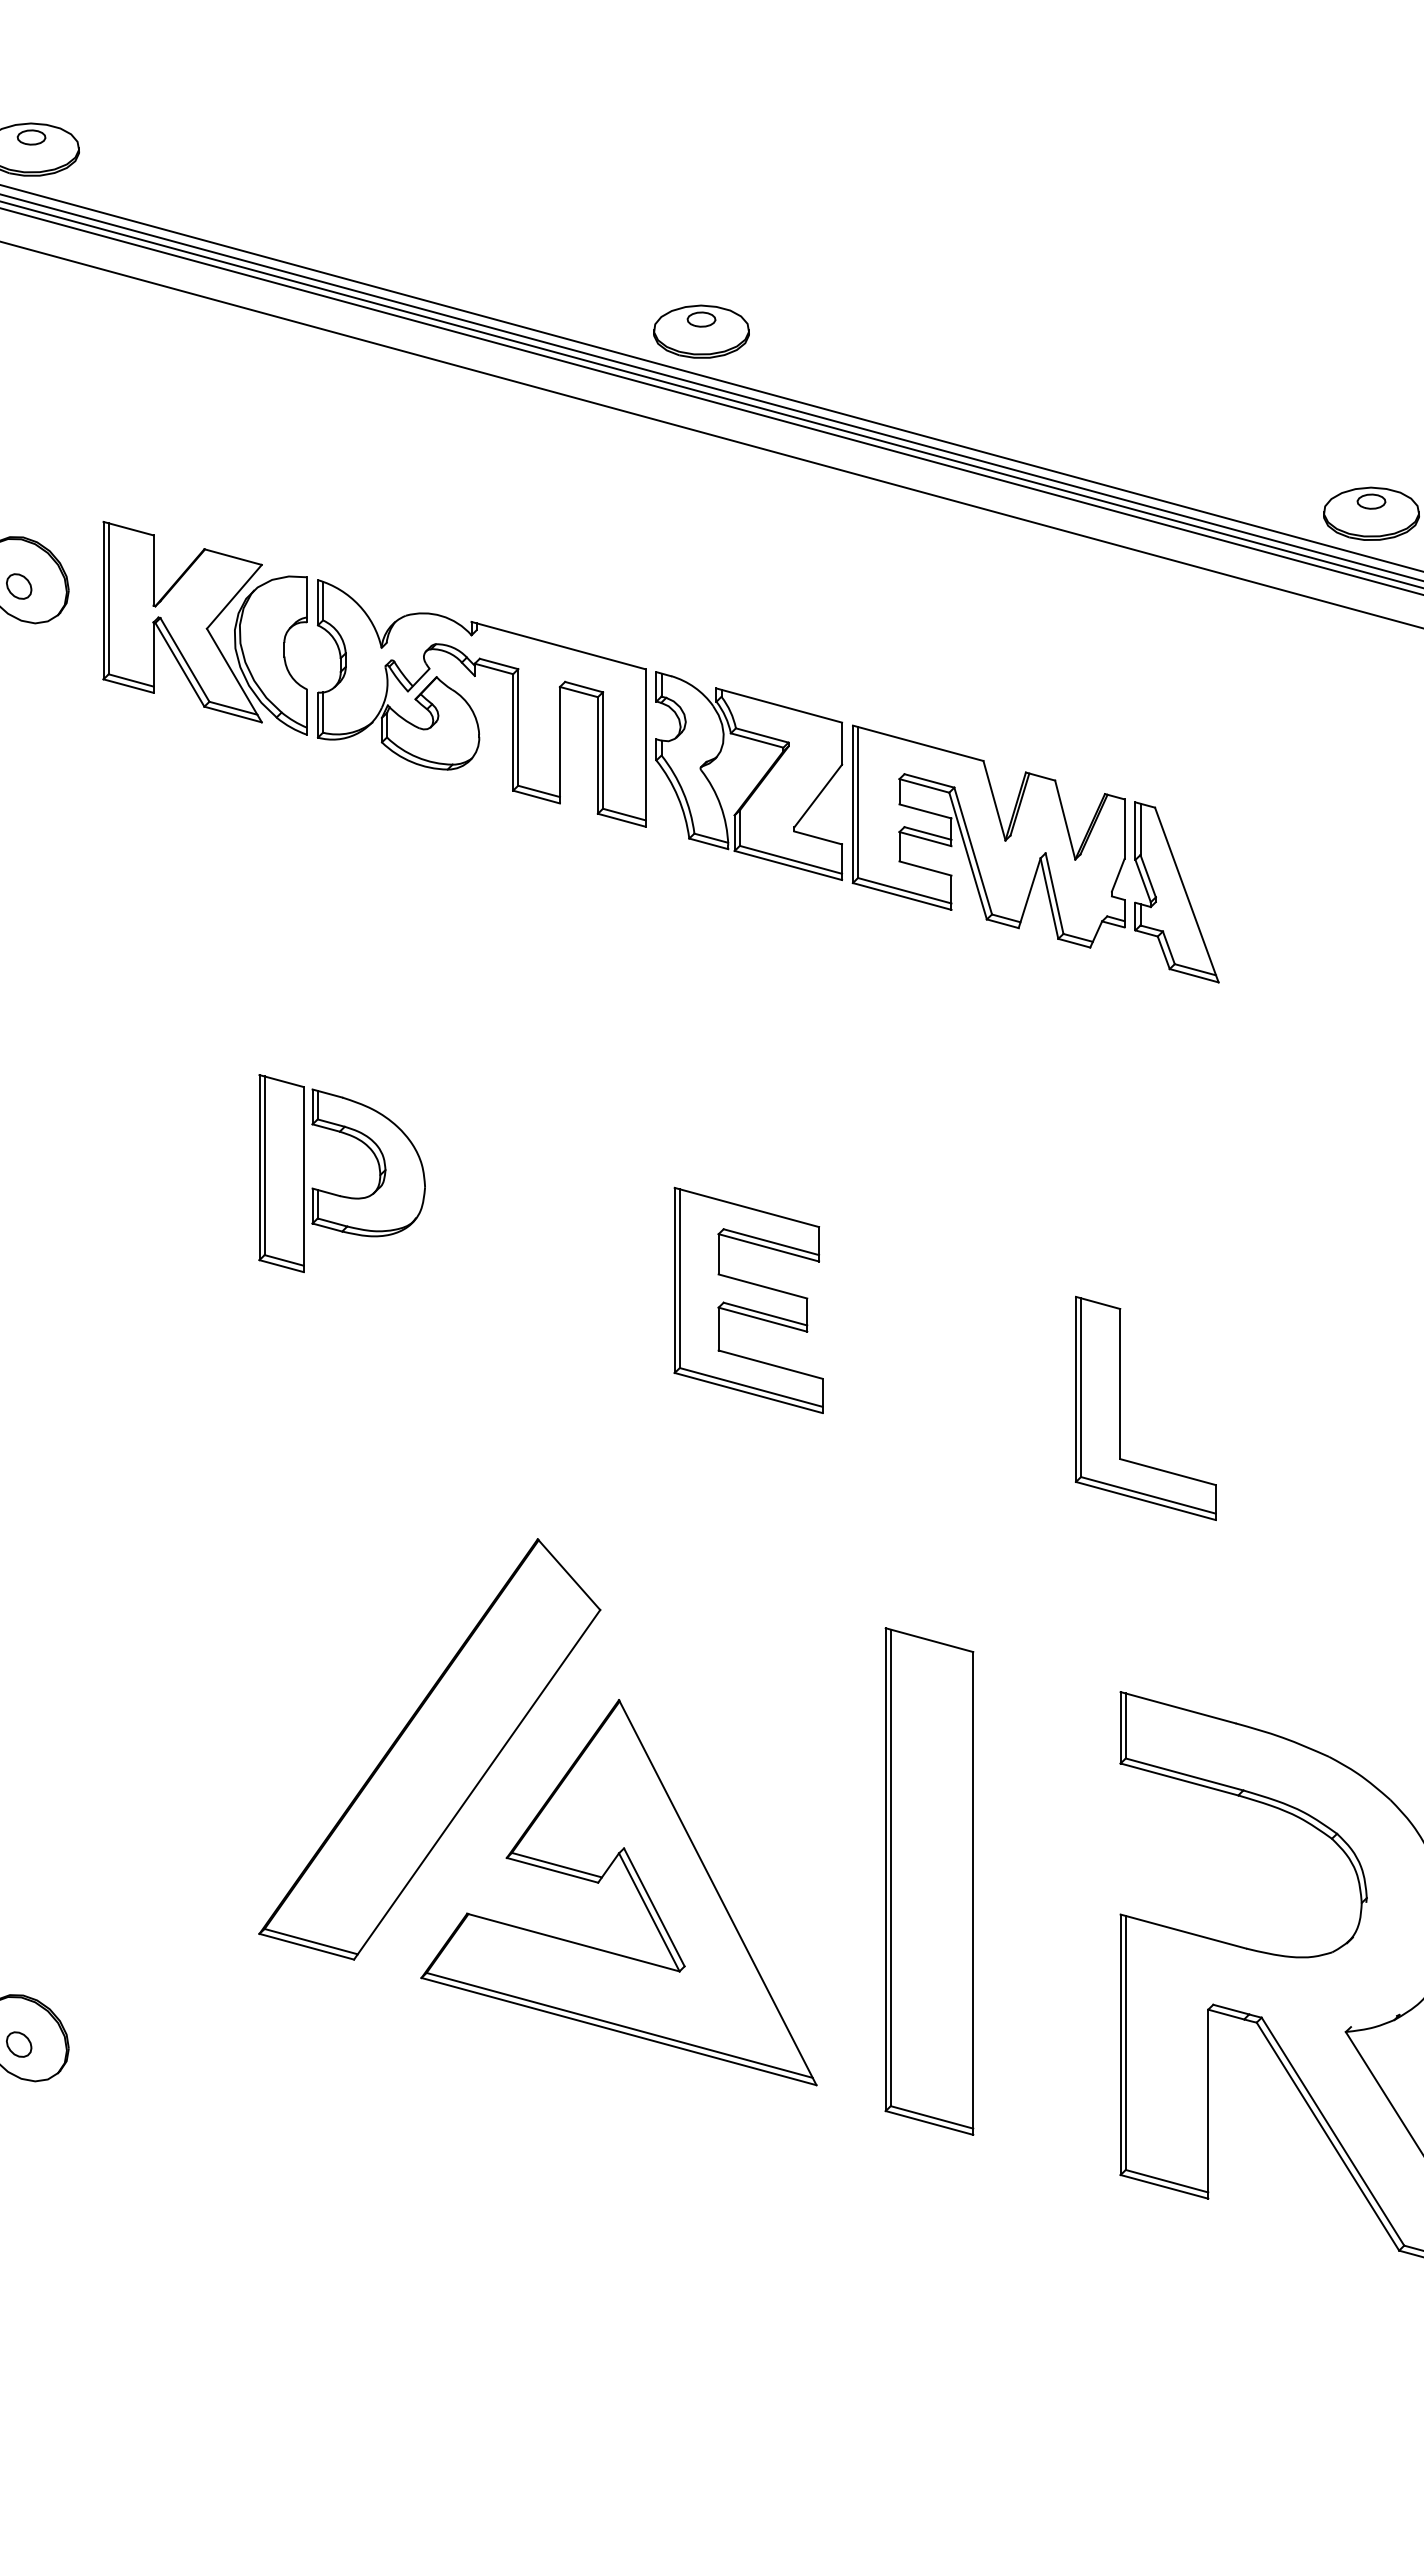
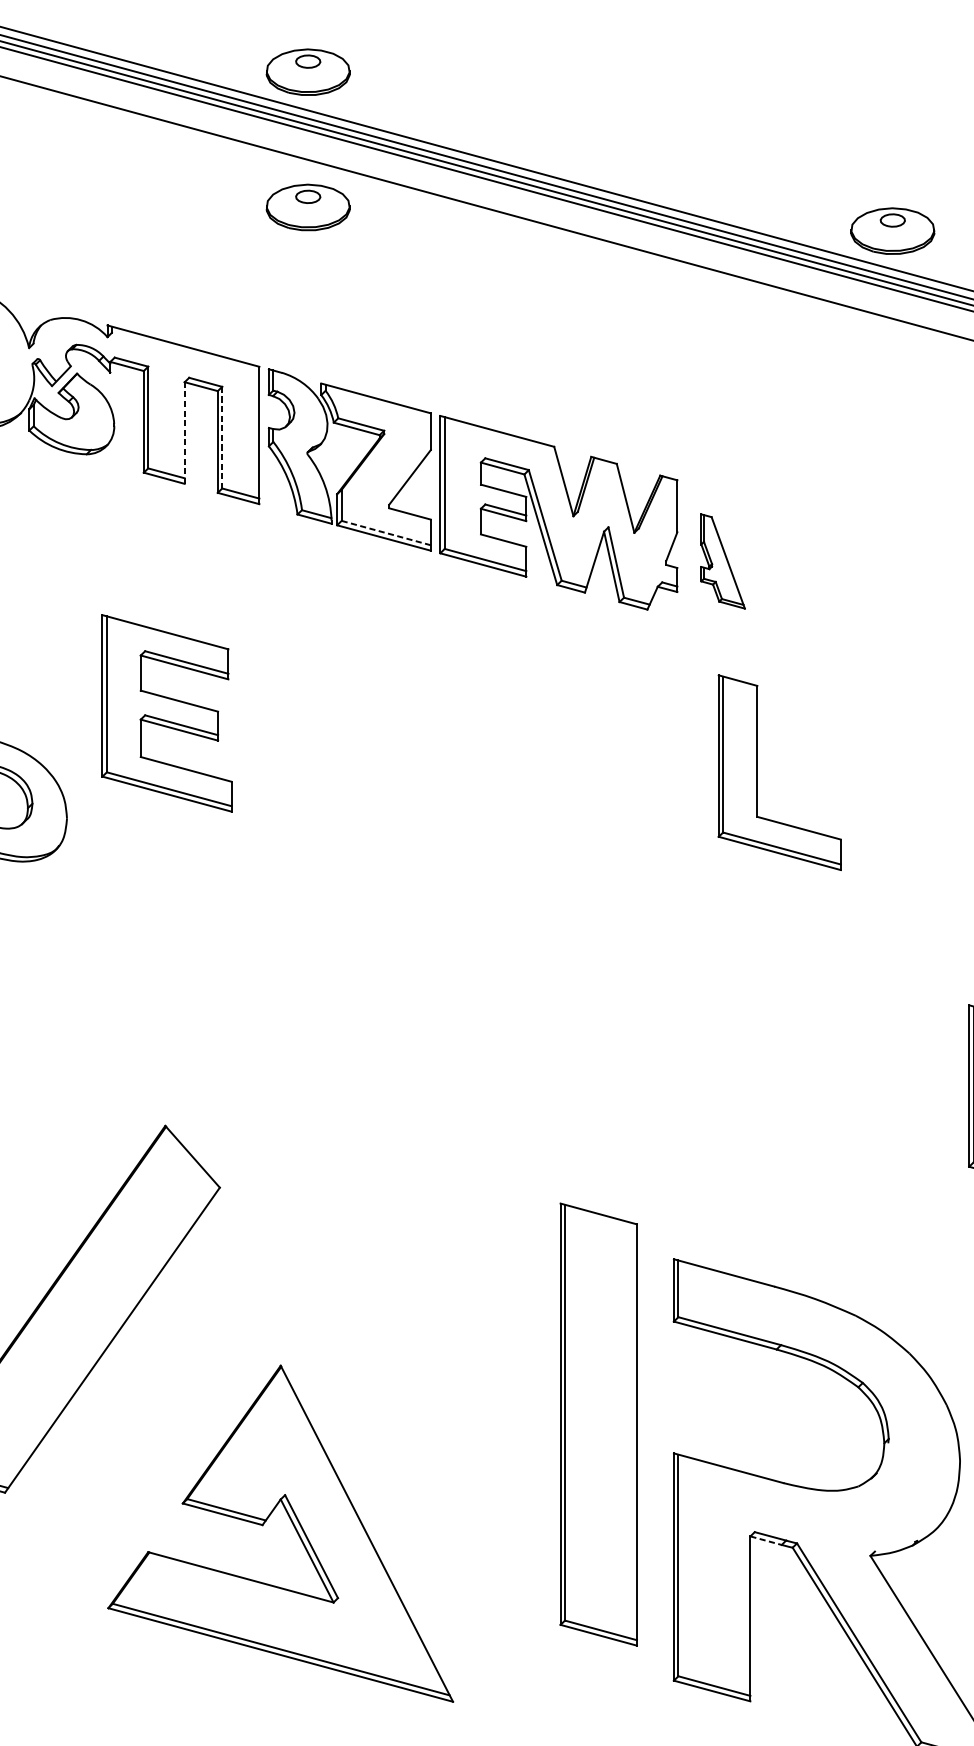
part: (701, 486) -> (308, 207), added
line: (559, 744) -> (184, 432), solid -> dashed
line: (602, 751) -> (221, 438), solid -> dashed
line: (790, 859) -> (385, 532), solid -> dashed
part: (1176, 892) -> (722, 561), size x0.6
part: (748, 1299) -> (166, 712), moved
part: (1120, 1407) -> (757, 771), moved
part: (929, 1881) -> (598, 1424), moved
part: (634, 1885) -> (294, 1527), moved
line: (1226, 2014) -> (766, 1540), solid -> dashed

